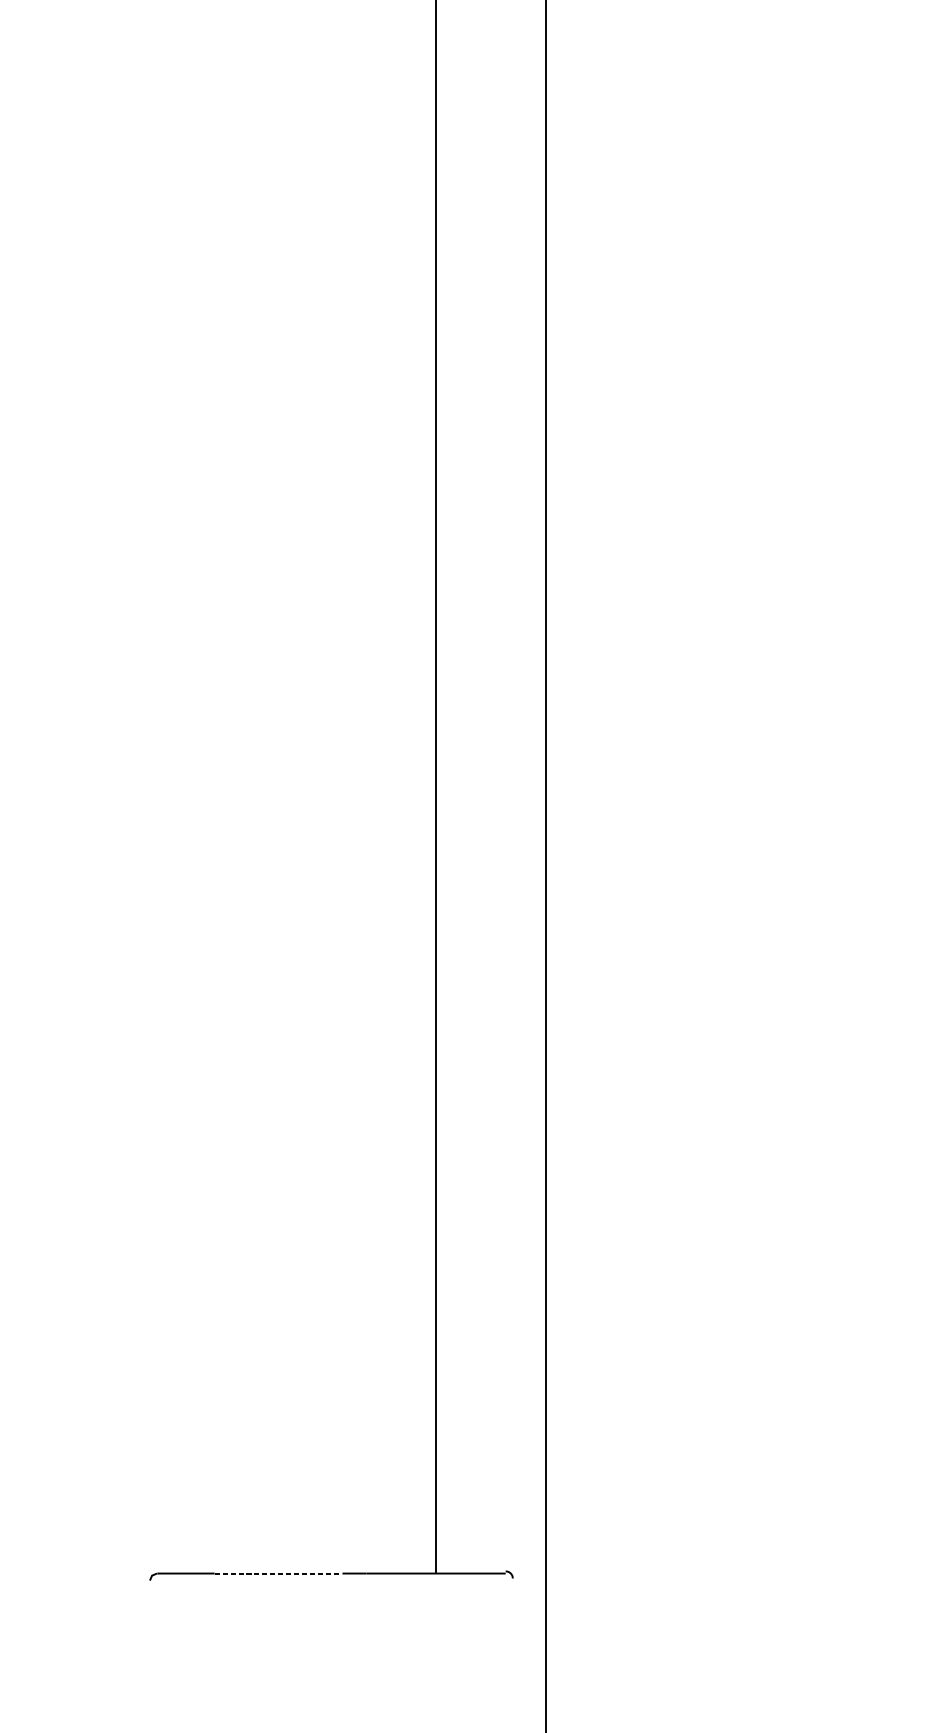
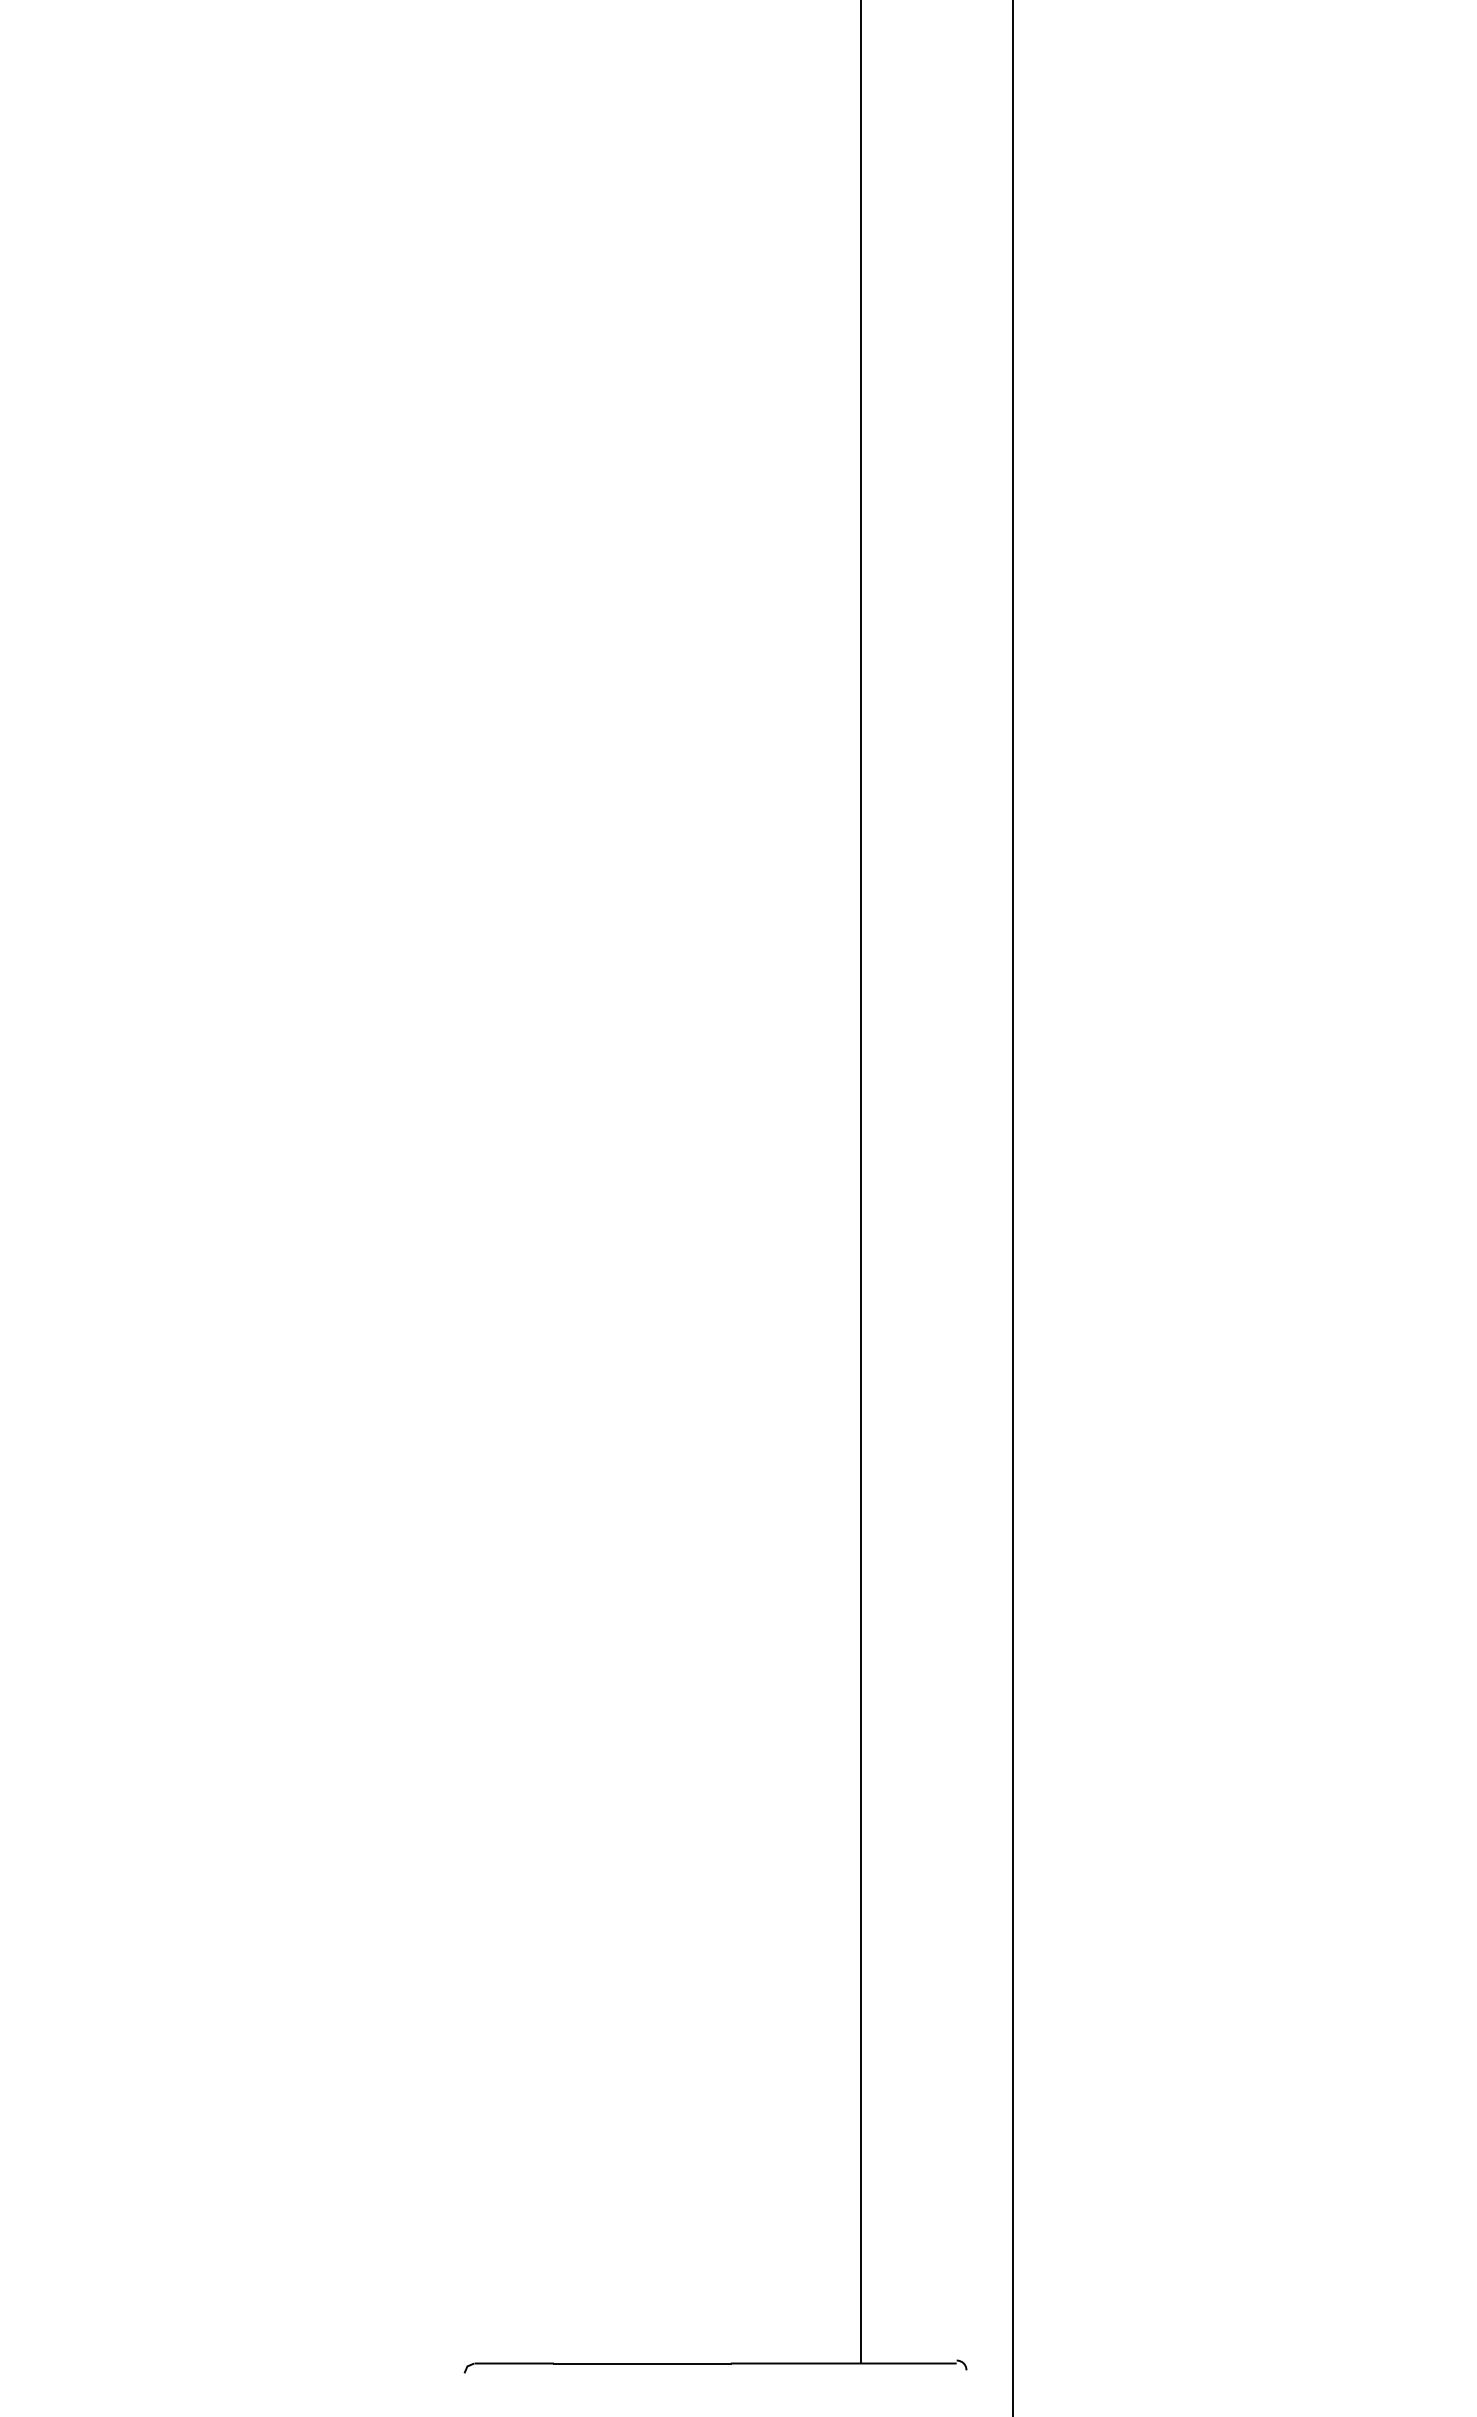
line: (278, 1573) -> (642, 2363), dashed -> solid

